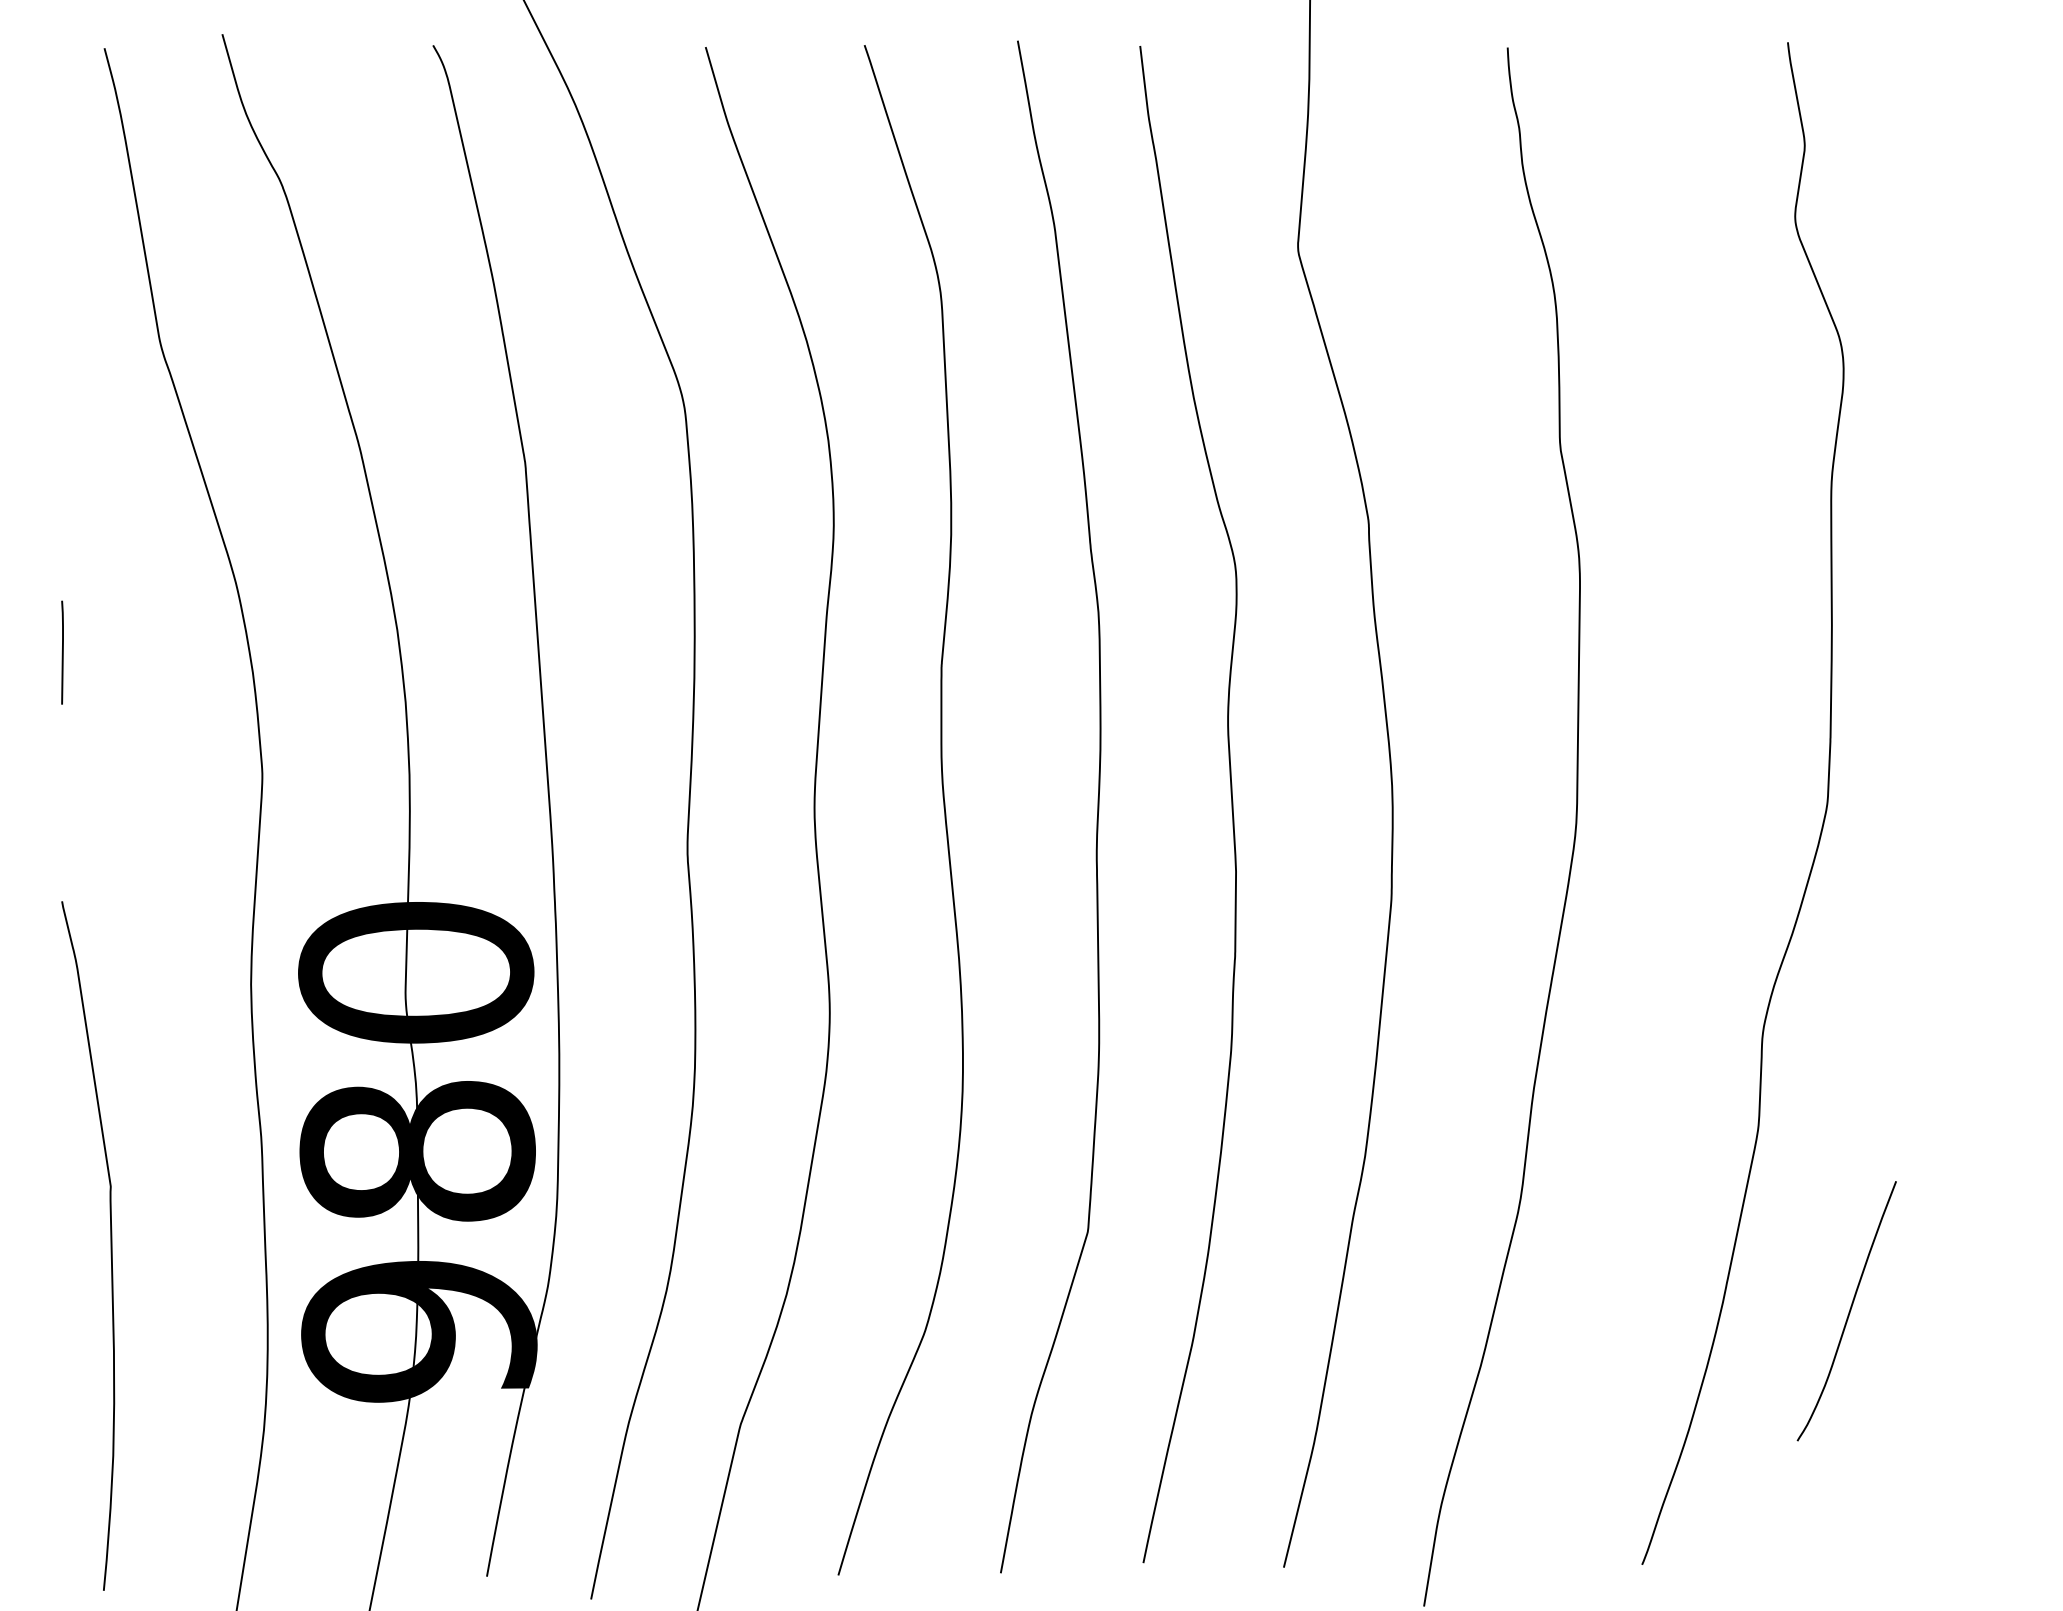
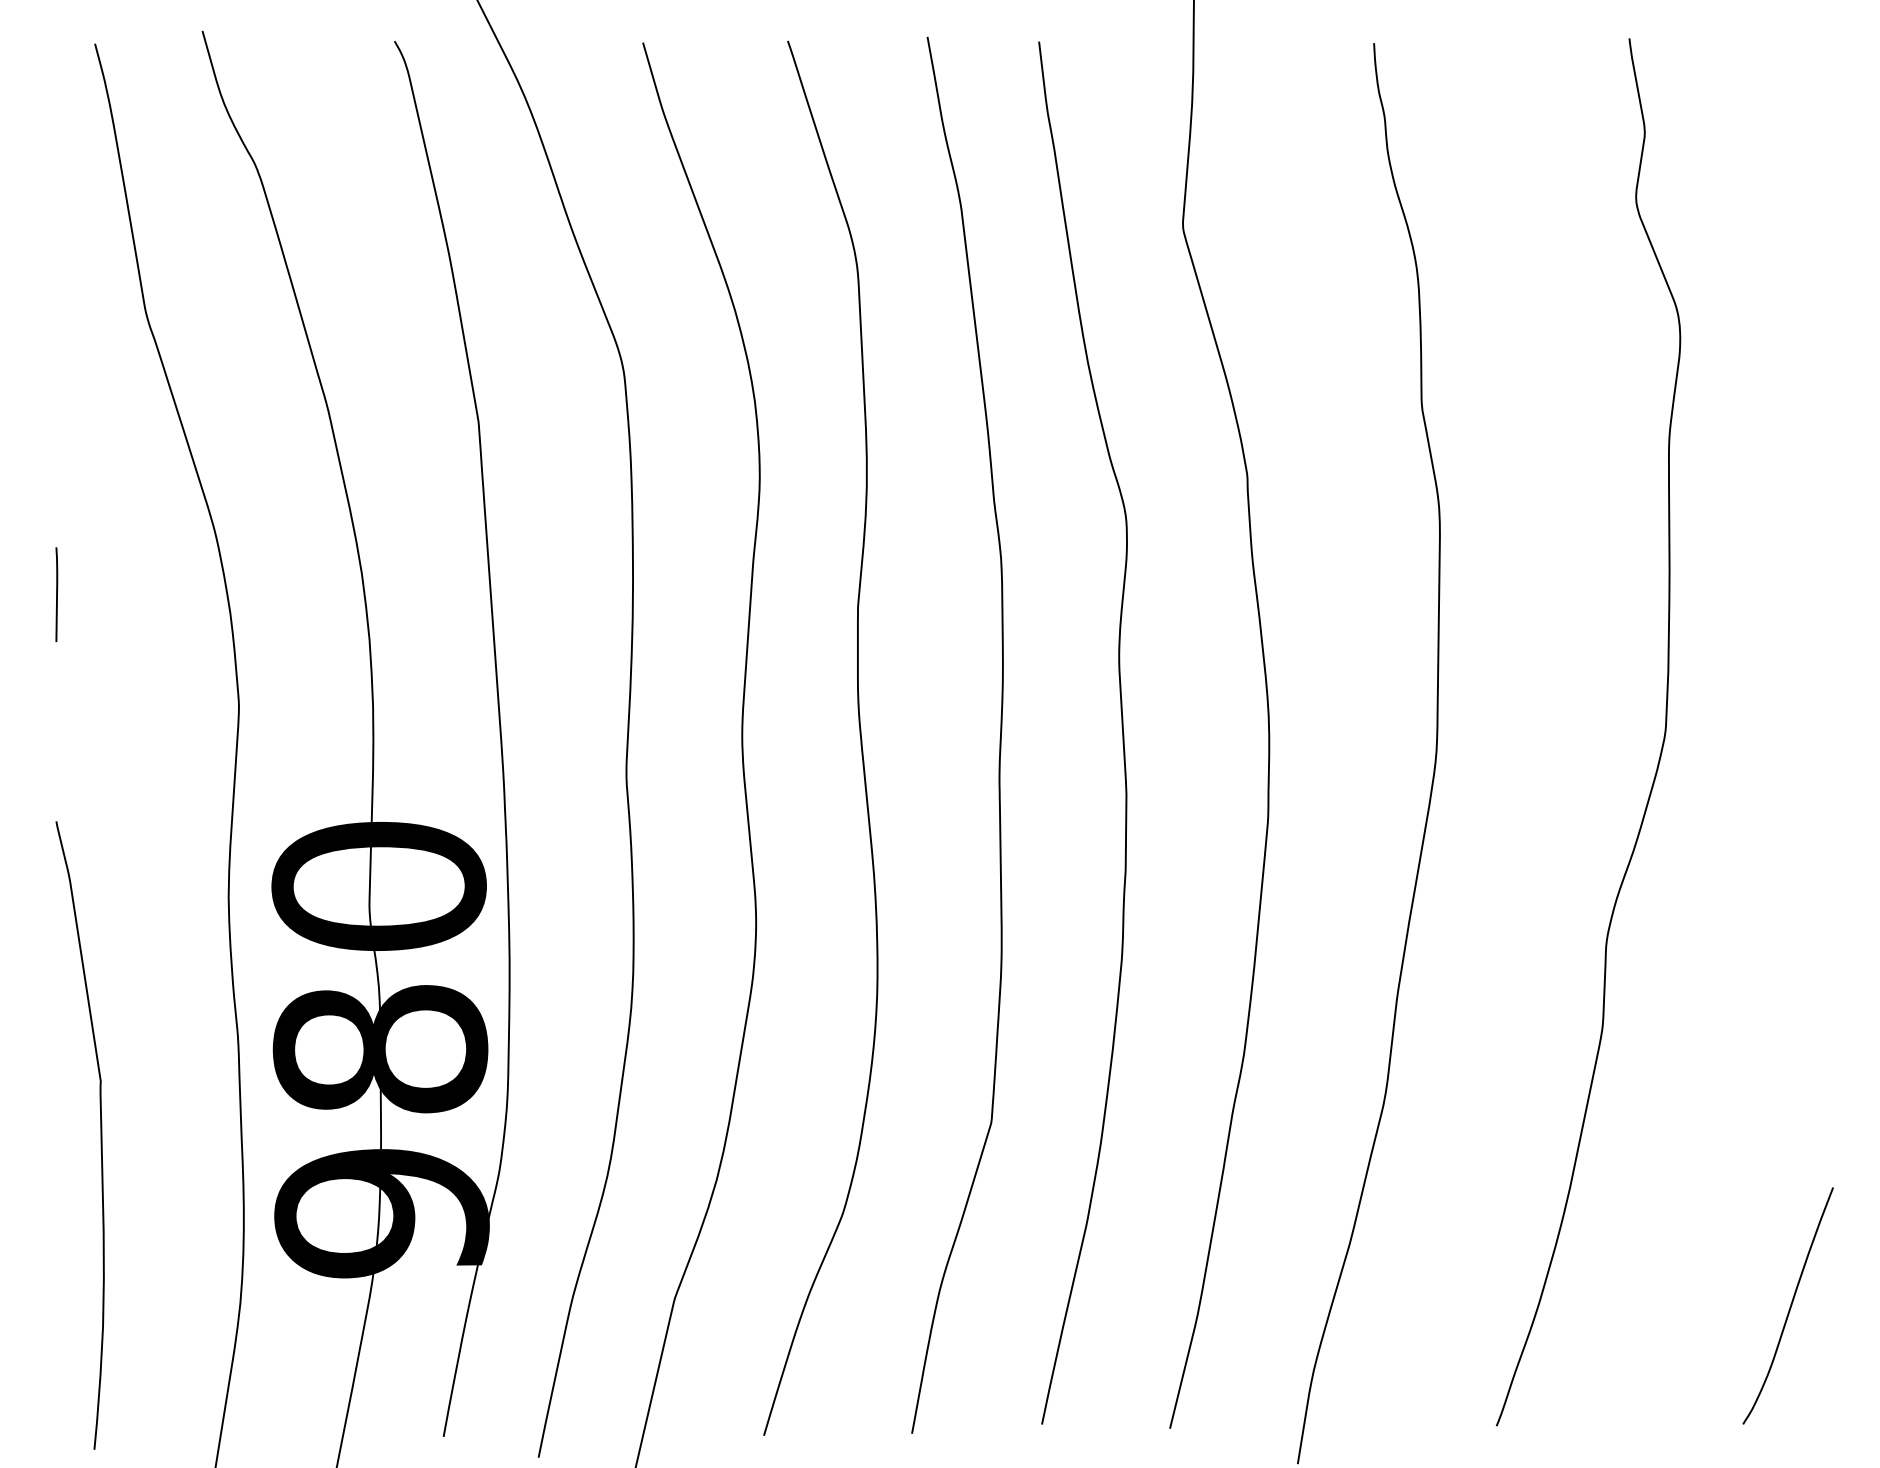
curve: (1848, 1312) -> (1789, 1307), moved

